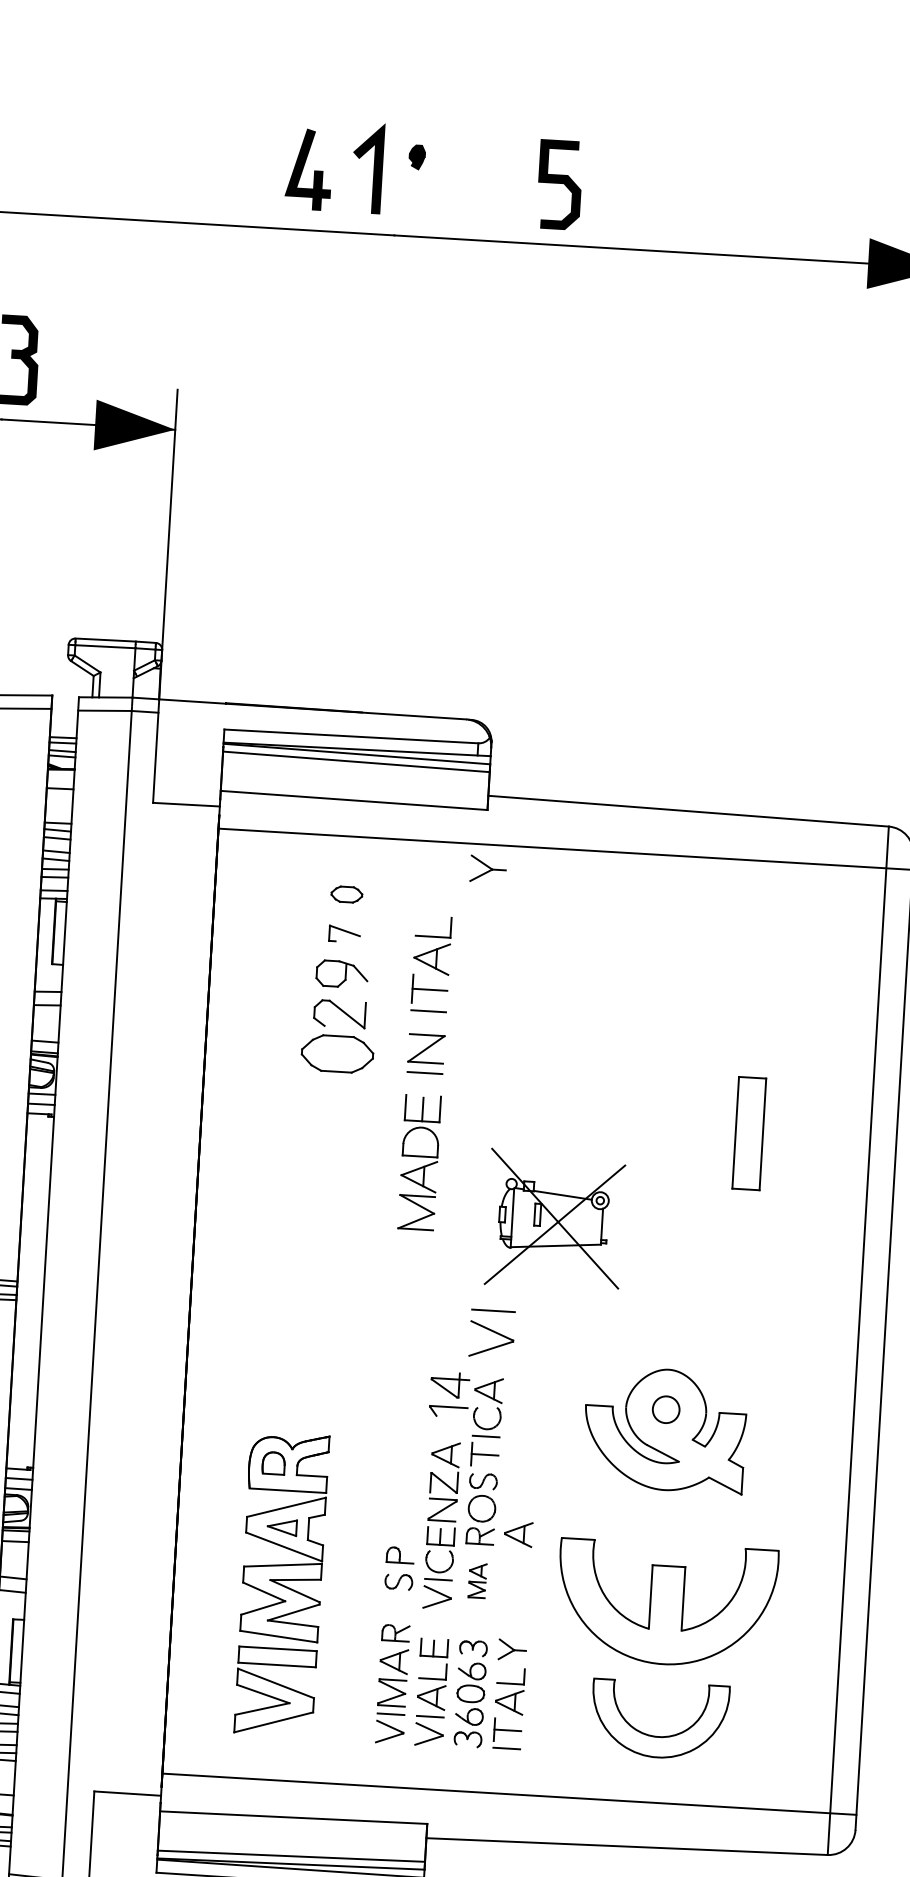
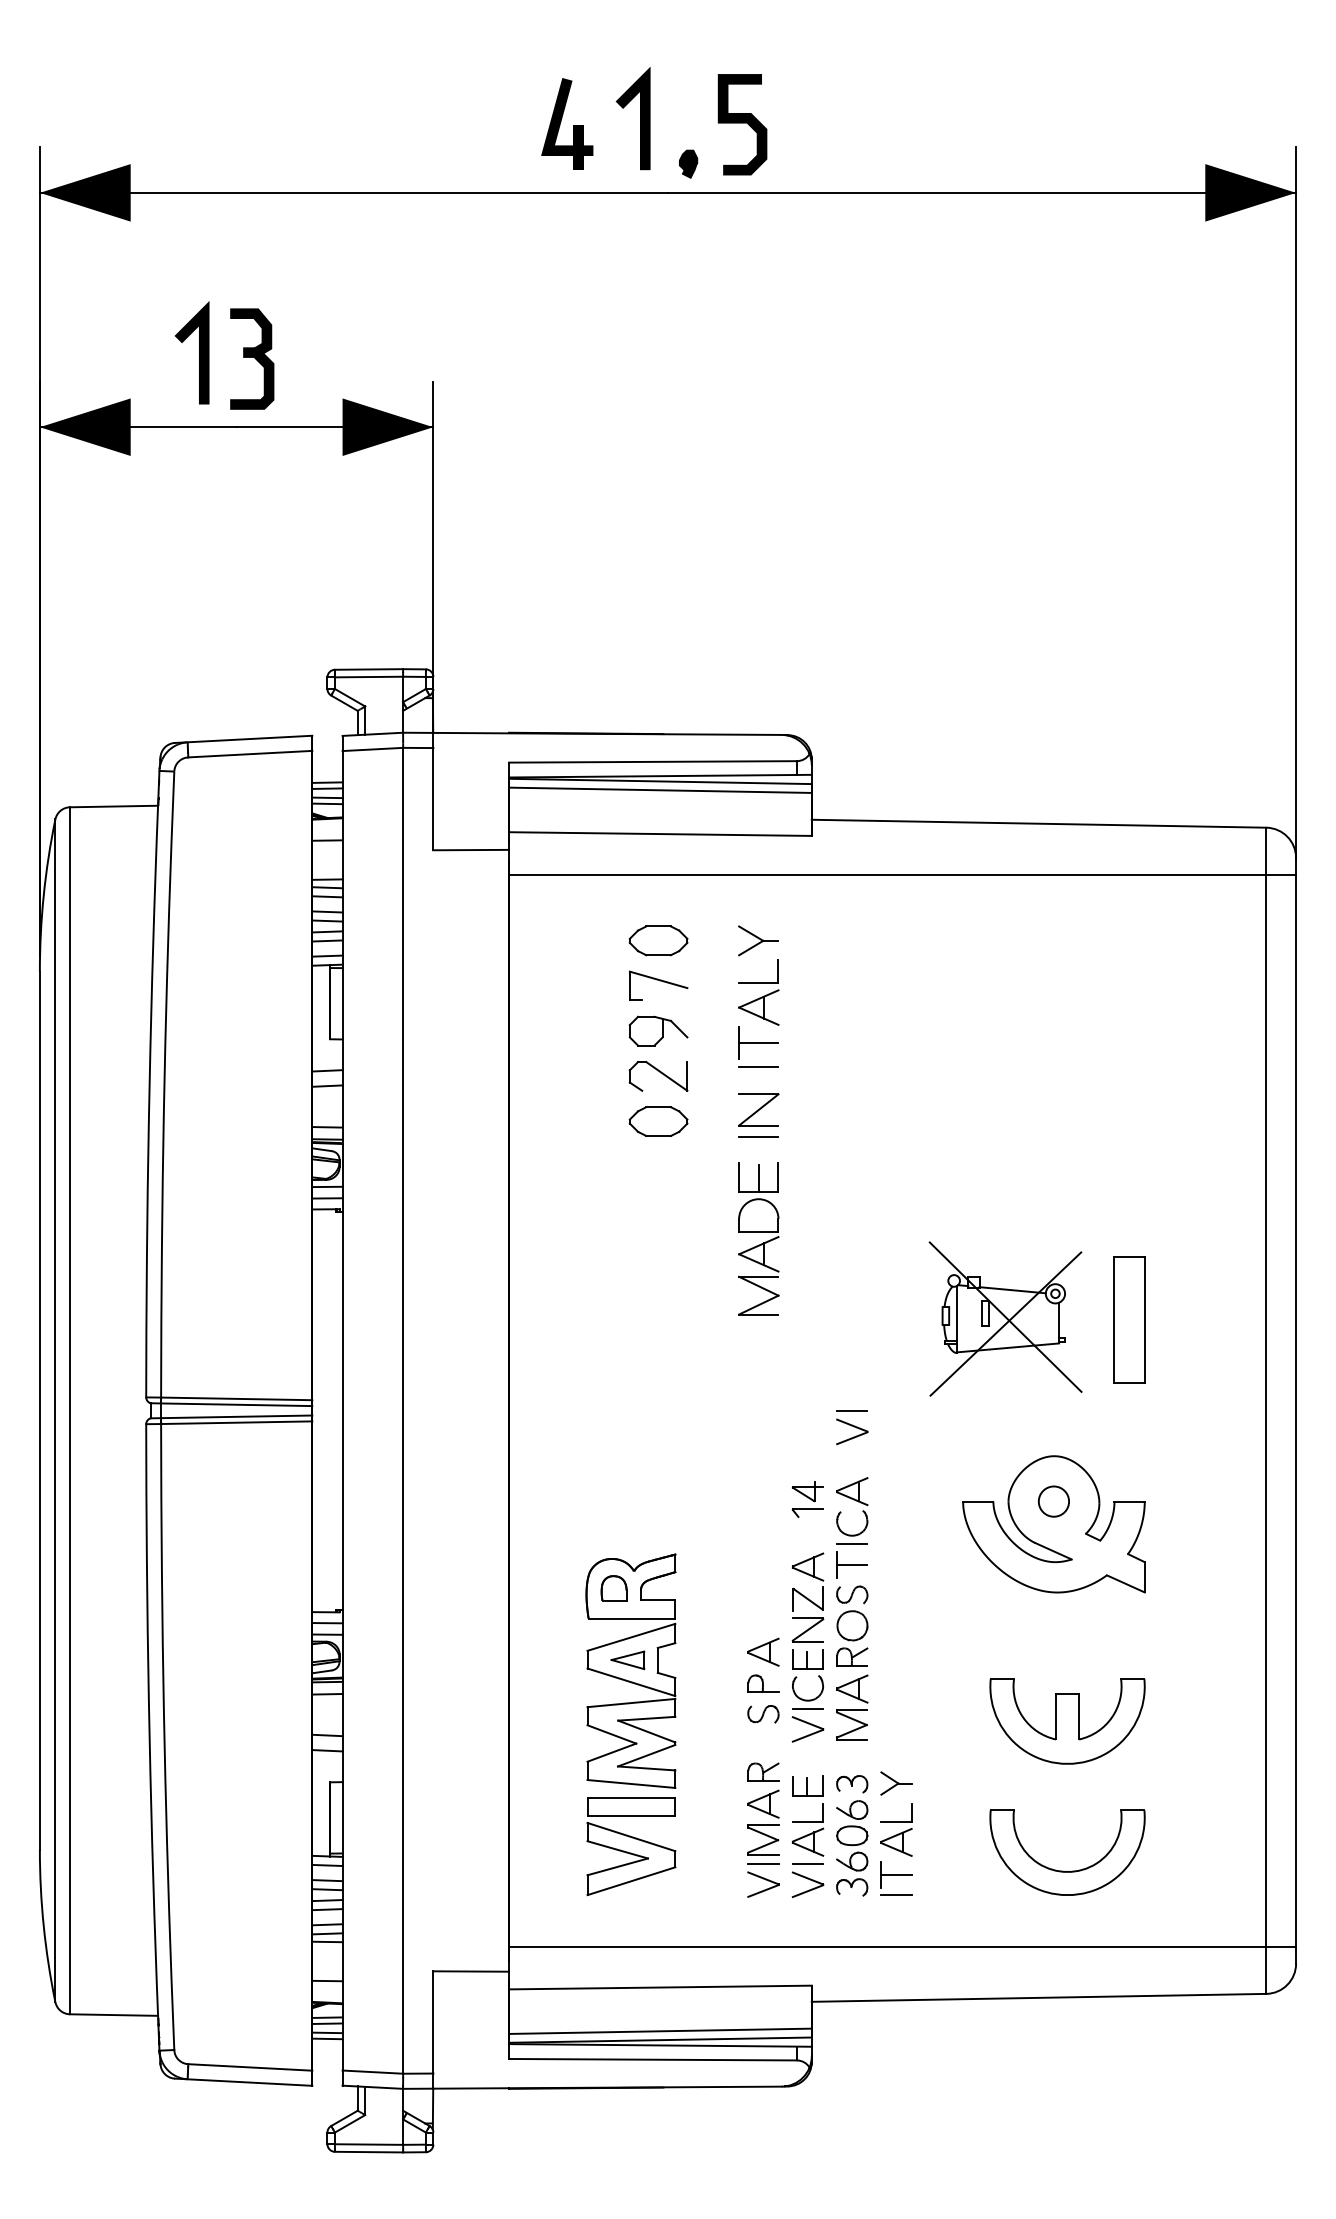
part: (417, 156) -> (688, 163), moved
curve: (559, 183) -> (742, 123), moved
part: (488, 868) -> (758, 940), moved
part: (346, 894) -> (658, 940), size x1.67
part: (344, 933) -> (658, 985), size x1.67
part: (337, 1053) -> (658, 1121), size x0.71
part: (749, 1133) -> (1129, 1319), moved
part: (554, 1219) -> (1005, 1318), moved
part: (492, 1333) -> (852, 1427), size x0.62
part: (448, 1394) -> (807, 1499), size x0.71
part: (518, 1533) -> (763, 1651), moved
part: (477, 1580) -> (852, 1707), size x1.67
part: (666, 1604) -> (1067, 1721), size x0.62

